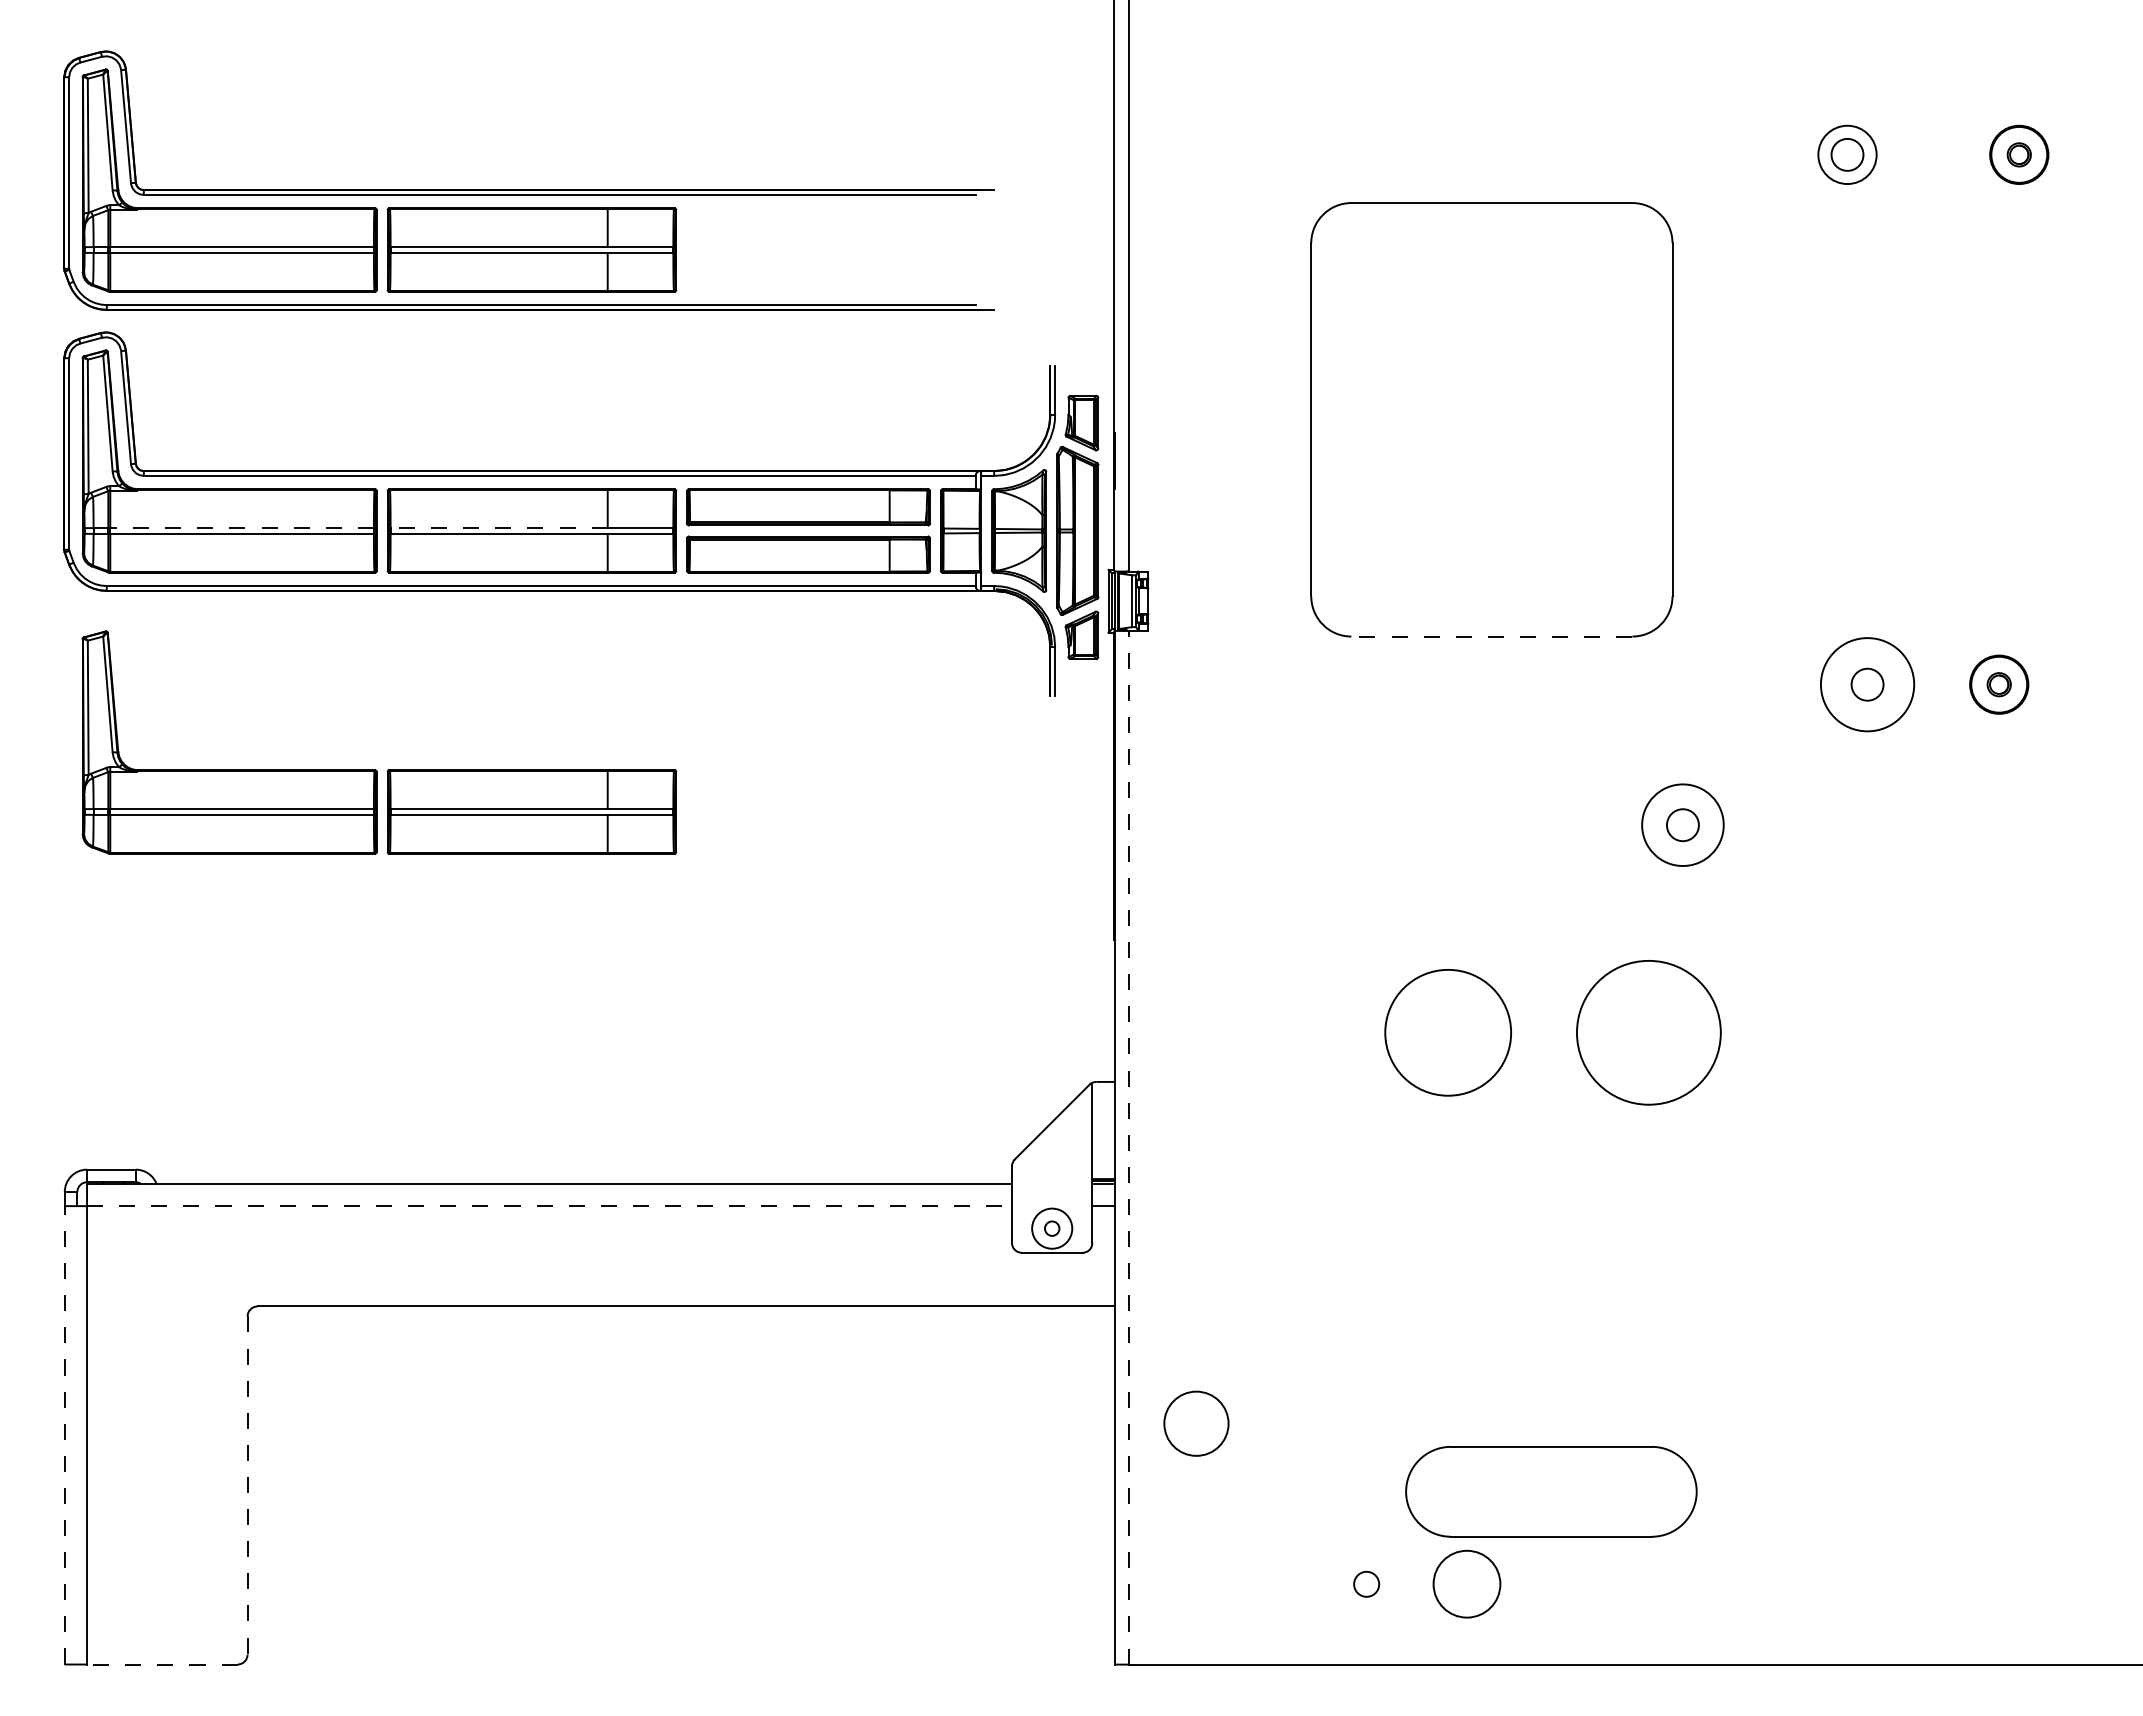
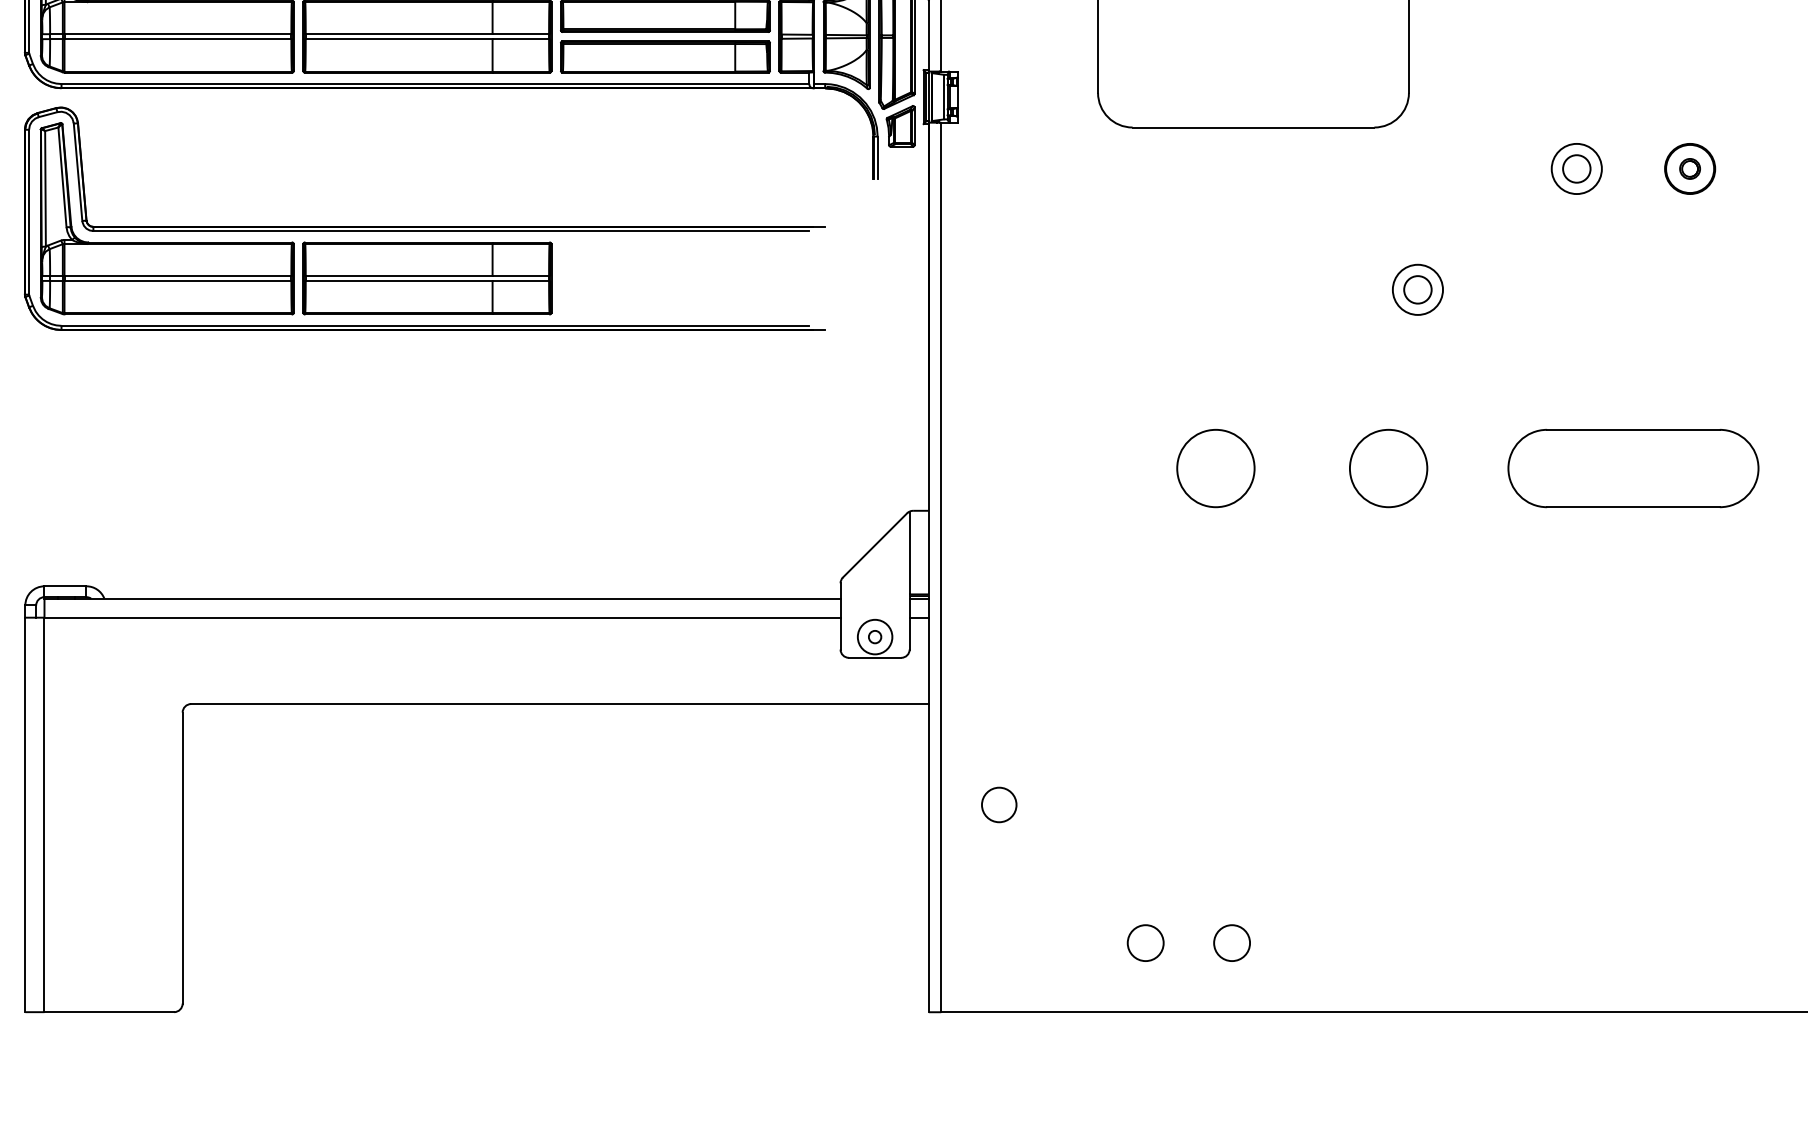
line: (242, 528) -> (178, 34), dashed -> solid
line: (499, 528) -> (399, 34), dashed -> solid
line: (1491, 636) -> (1253, 127), dashed -> solid
circle: (1867, 684) -> (1576, 168), size x0.62
part: (528, 751) -> (424, 226), added
circle: (1682, 825) -> (1417, 290), size x0.71
circle: (1448, 1032) -> (1216, 468), size x0.71
circle: (1648, 1032) -> (1388, 468), size x0.62
line: (1129, 1147) -> (941, 567), dashed -> solid
line: (549, 1206) -> (442, 618), dashed -> solid
circle: (1196, 1423) -> (999, 804), size x0.62
line: (64, 1434) -> (25, 814), dashed -> solid
line: (247, 1485) -> (182, 858), dashed -> solid
part: (1551, 1491) -> (1633, 468), moved
circle: (1366, 1584) -> (1145, 943), size x1.67
circle: (1466, 1584) -> (1231, 943), size x0.62
line: (161, 1664) -> (108, 1012), dashed -> solid

